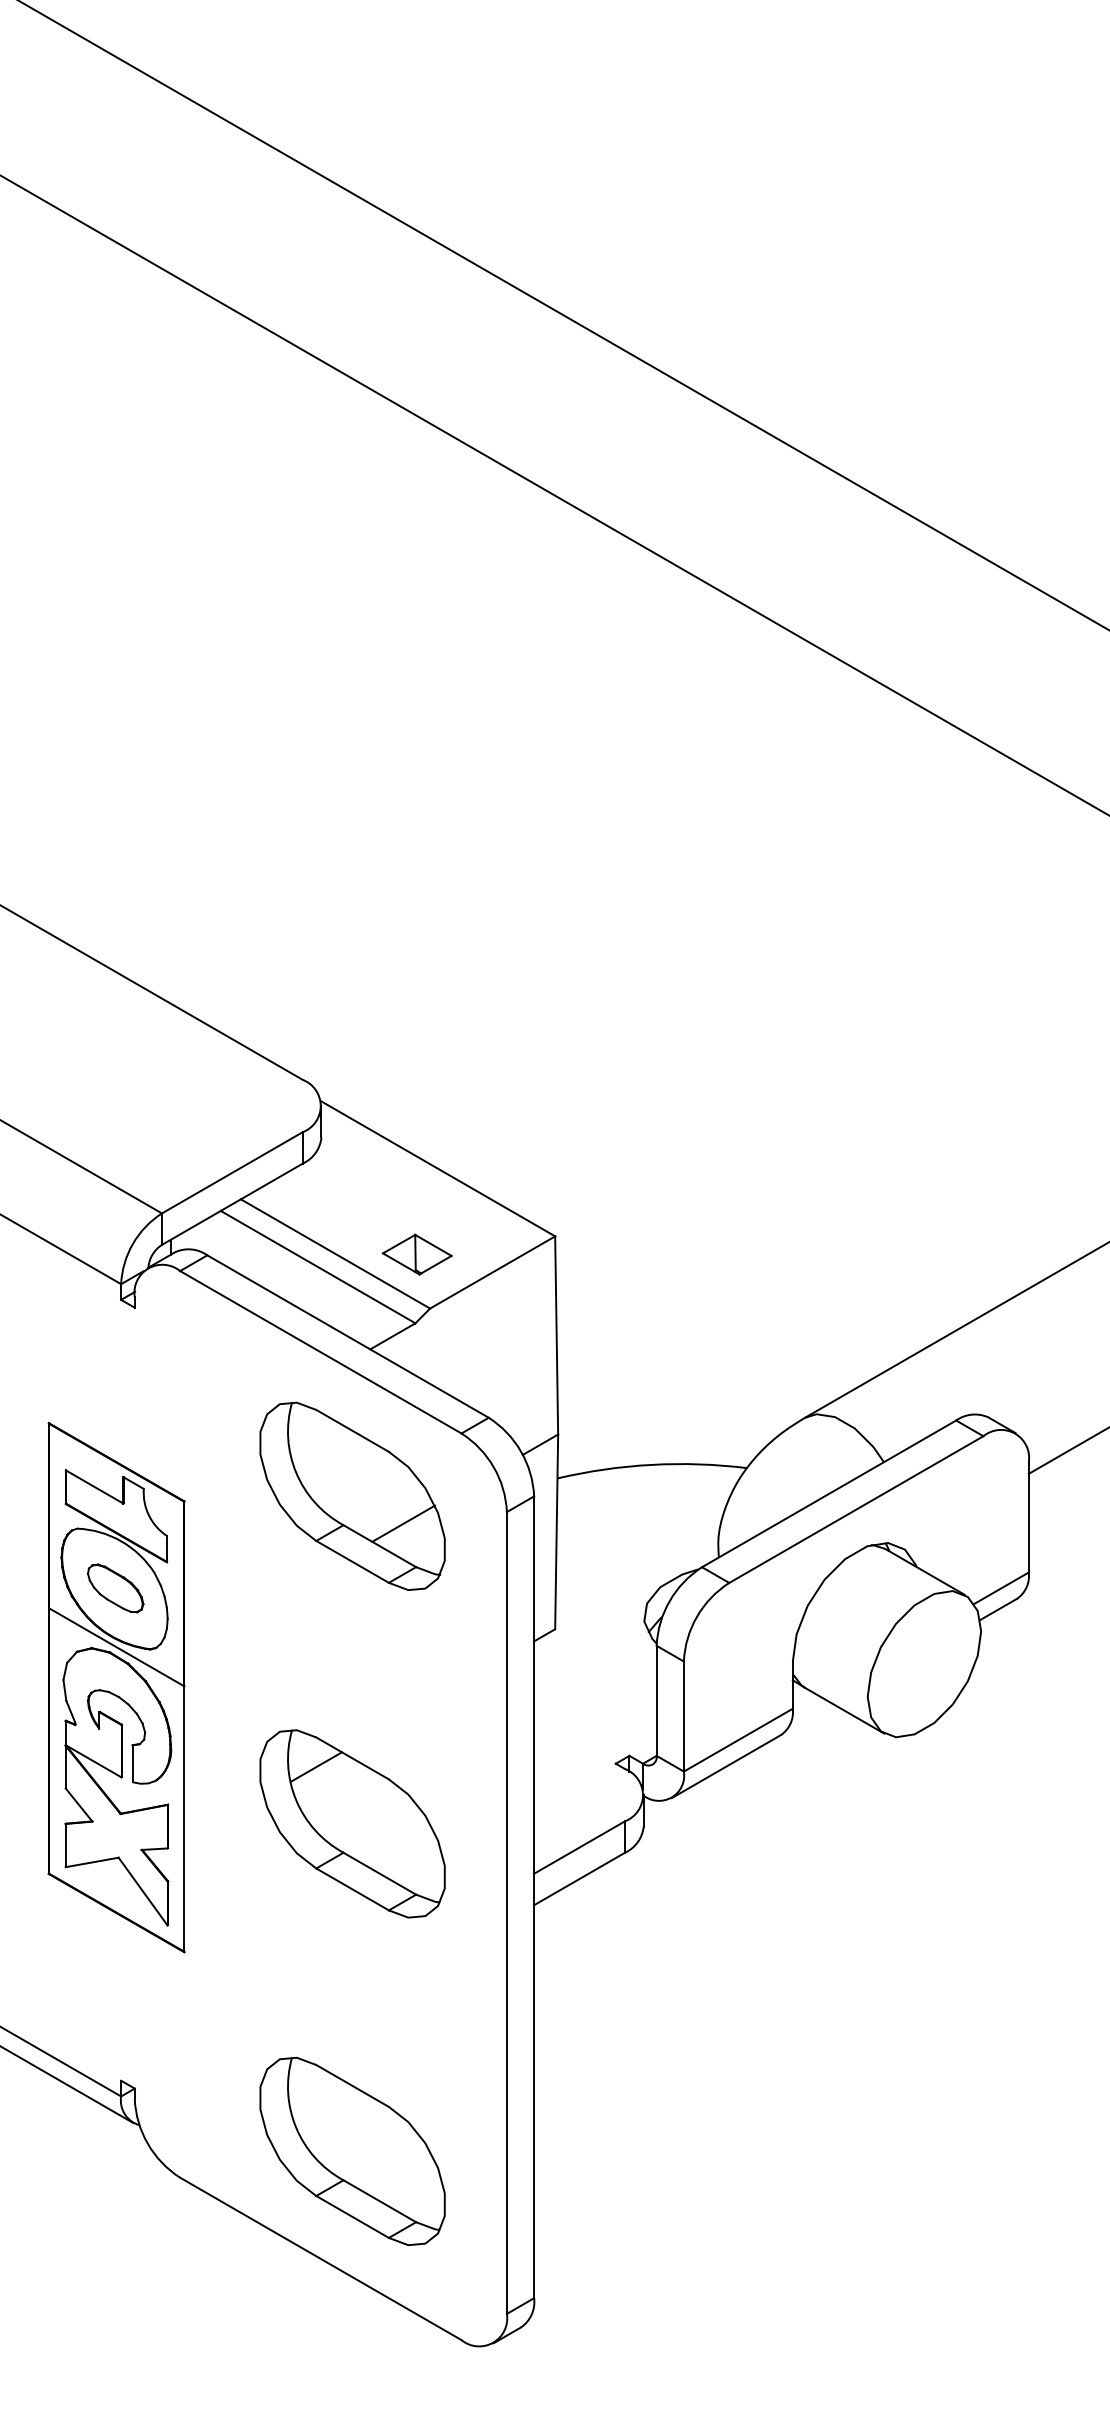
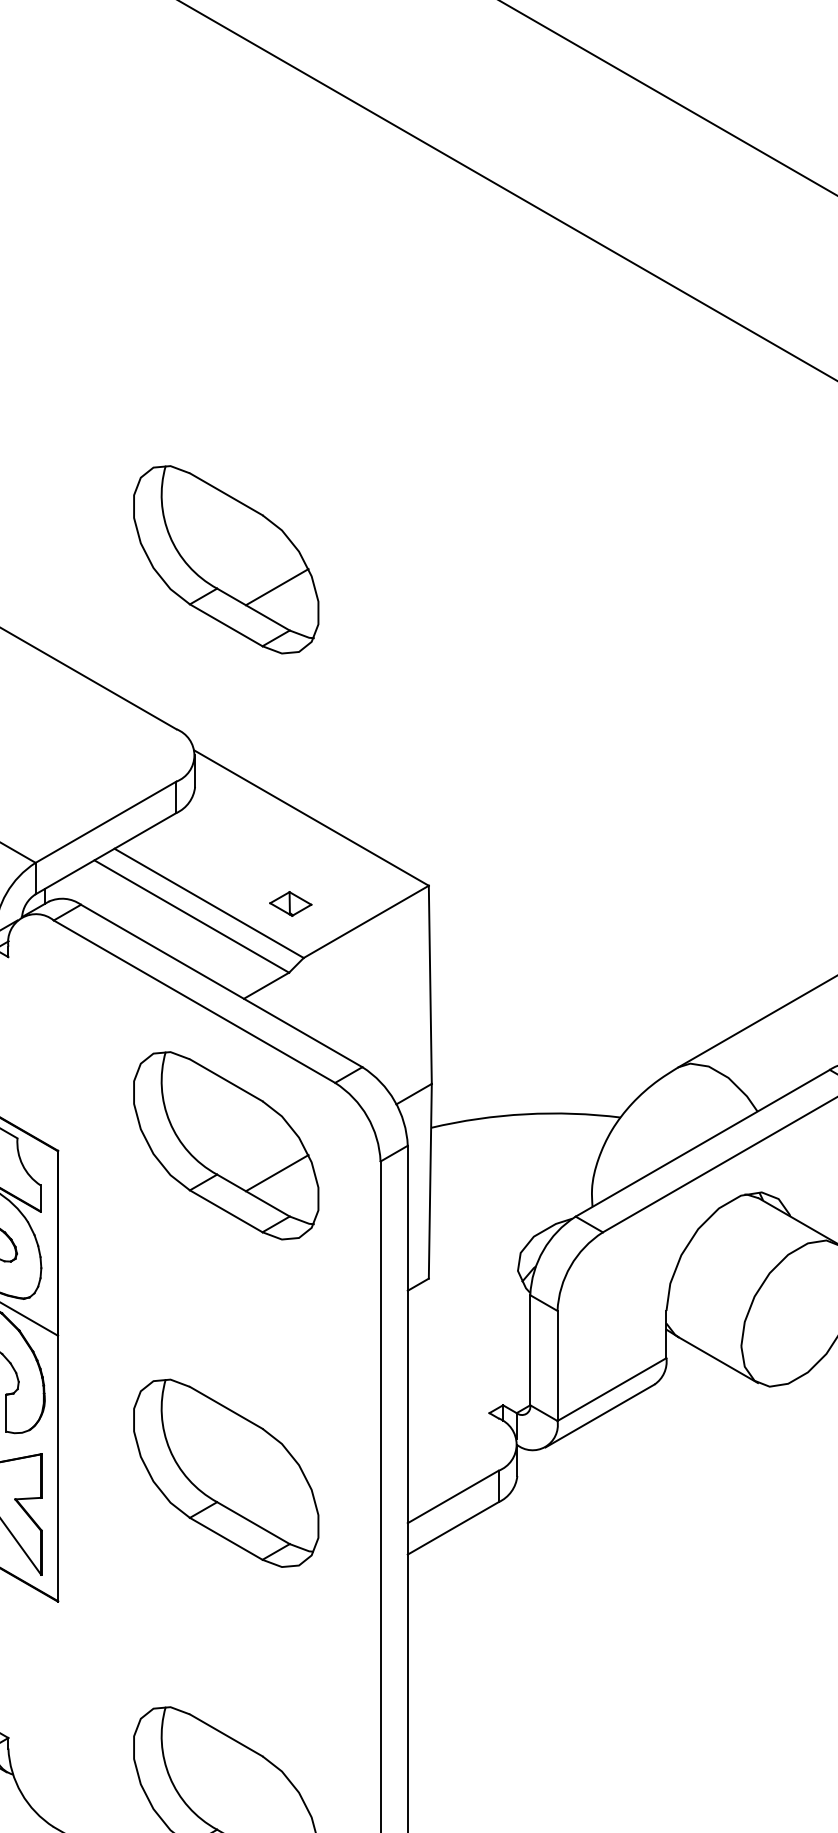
part: (352, 909) -> (226, 558), added
part: (416, 1254) -> (290, 903), size x0.6
line: (316, 1766) -> (190, 1415), removed

